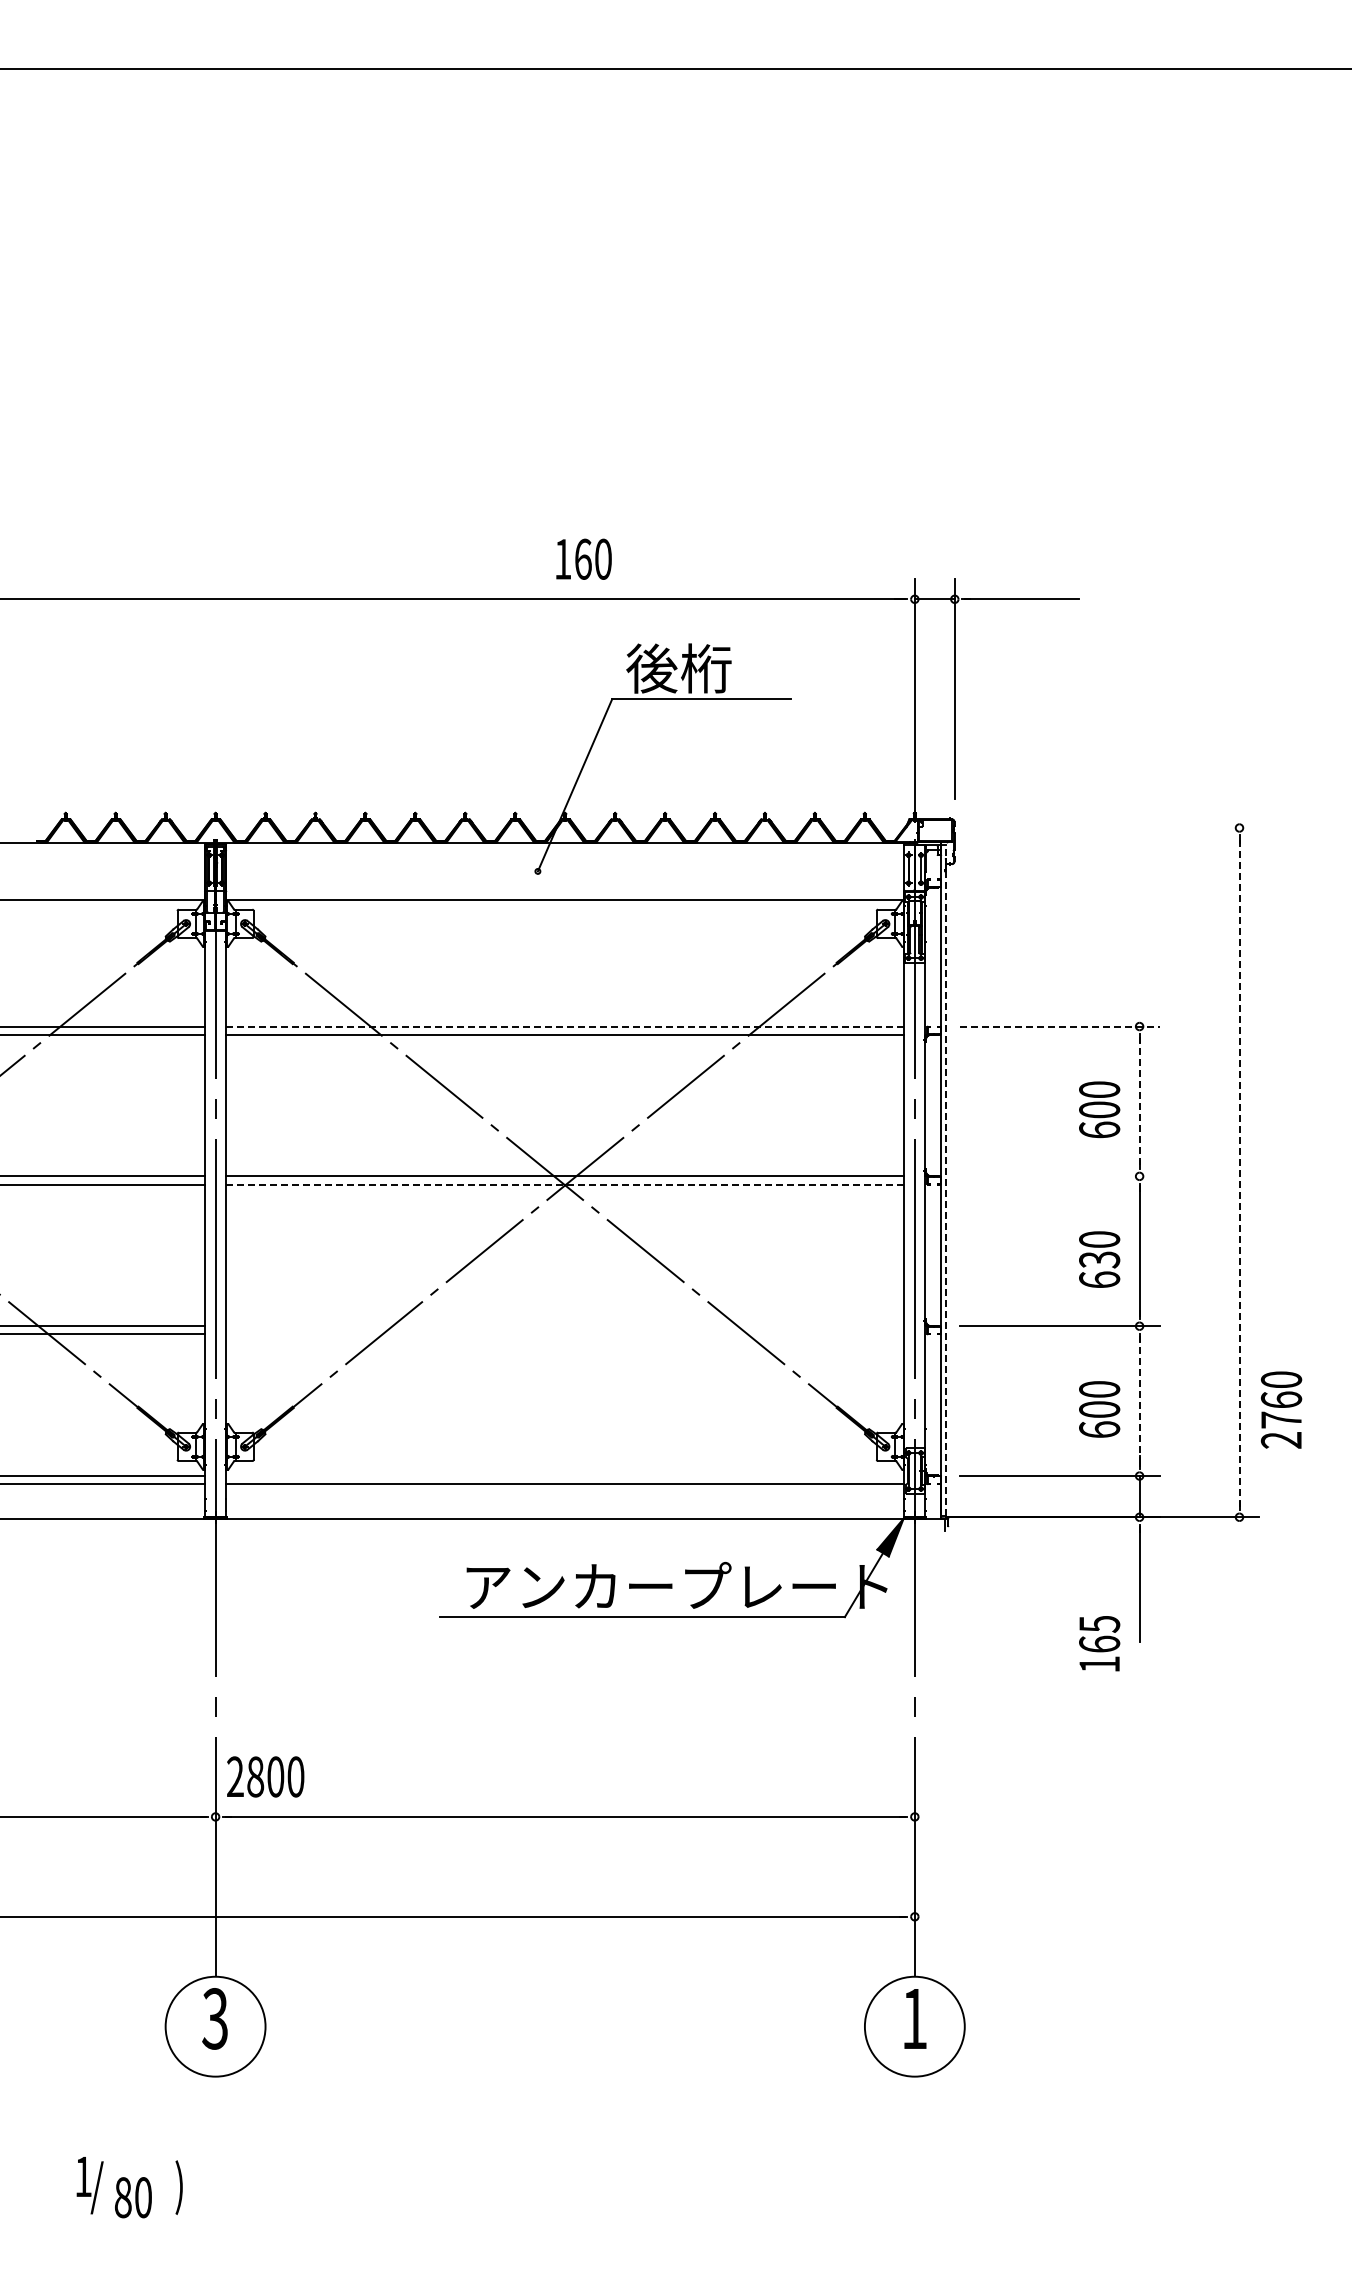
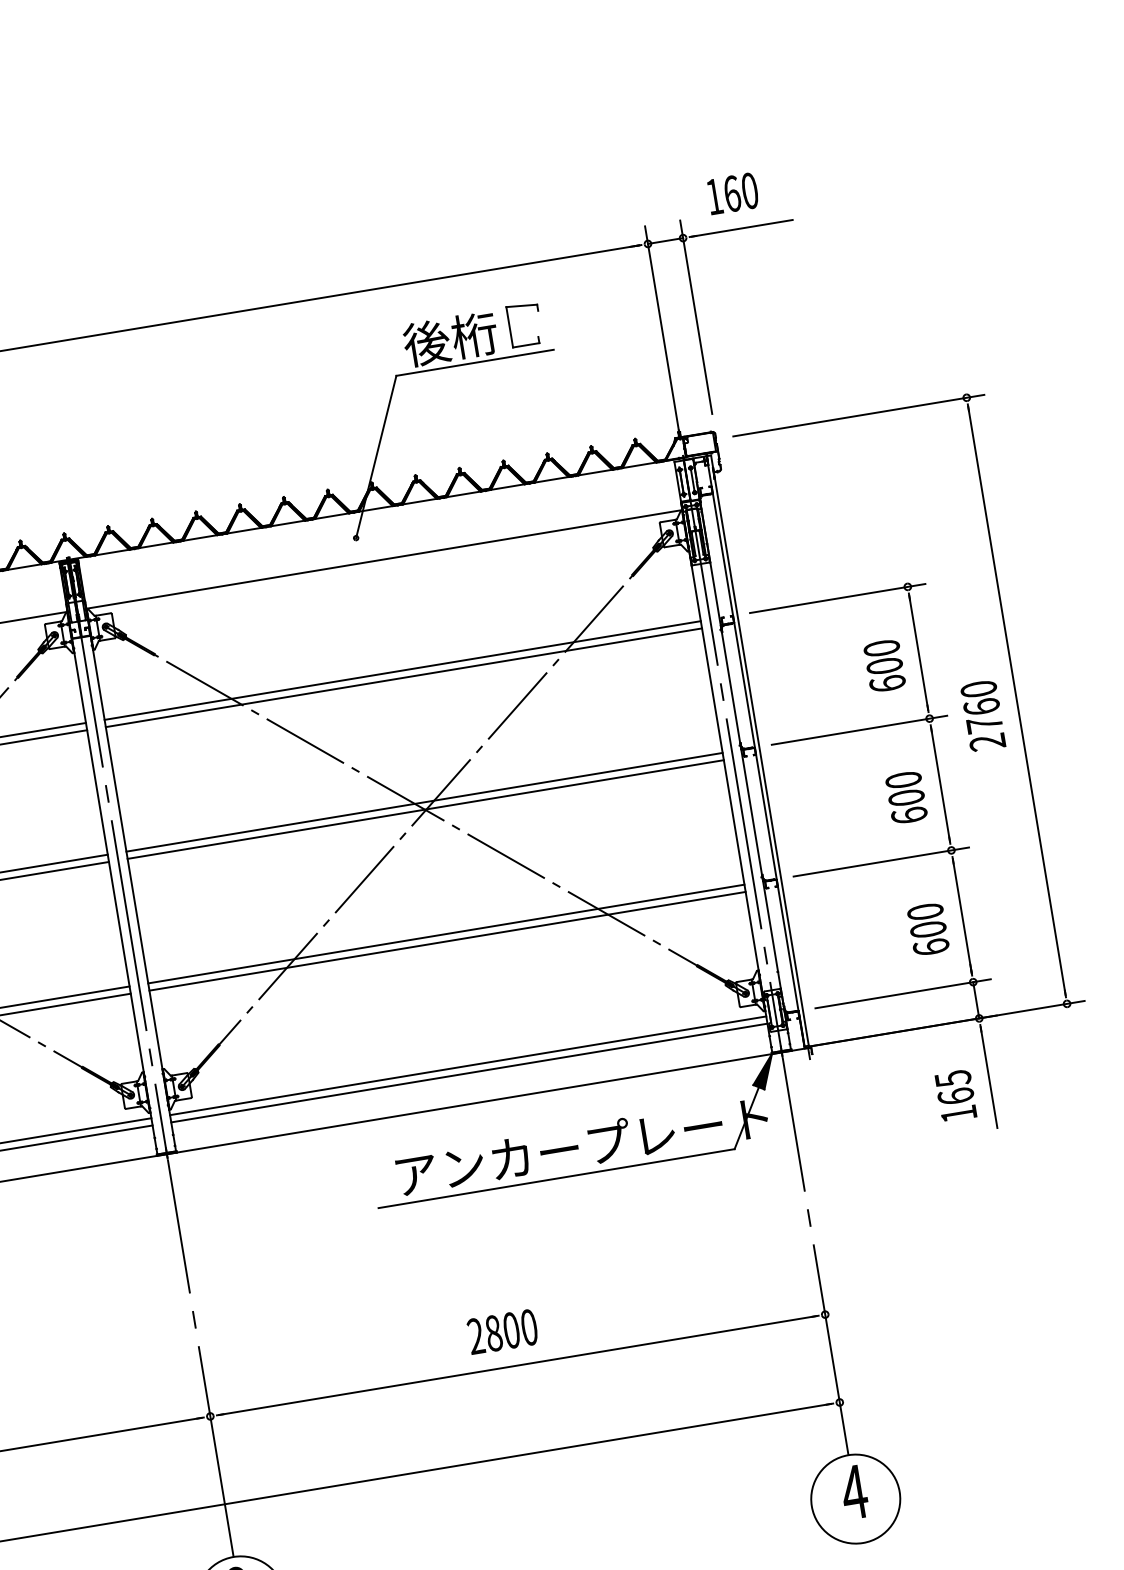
text: (583, 558) -> (732, 193), moved
part: (747, 665) -> (510, 326), added
line: (1116, 828) -> (858, 416), added
line: (565, 1026) -> (402, 670), dashed -> solid
line: (1059, 1026) -> (837, 598), dashed -> solid
line: (1139, 1101) -> (918, 652), dashed -> solid
line: (1239, 1172) -> (1016, 700), dashed -> solid
line: (1059, 1176) -> (859, 730), added
line: (945, 1180) -> (759, 750), dashed -> solid
line: (565, 1184) -> (425, 809), dashed -> solid
text: (1099, 1259) -> (906, 797), 630 -> 600
line: (565, 1326) -> (446, 934), added
line: (565, 1334) -> (447, 941), added
line: (1139, 1401) -> (962, 916), dashed -> solid
text: (1281, 1409) -> (983, 715), moved
line: (565, 1476) -> (468, 1066), added
text: (1099, 1643) -> (955, 1095), moved
text: (265, 1776) -> (502, 1331), moved
text: (914, 2018) -> (854, 1491), 1 -> 4

